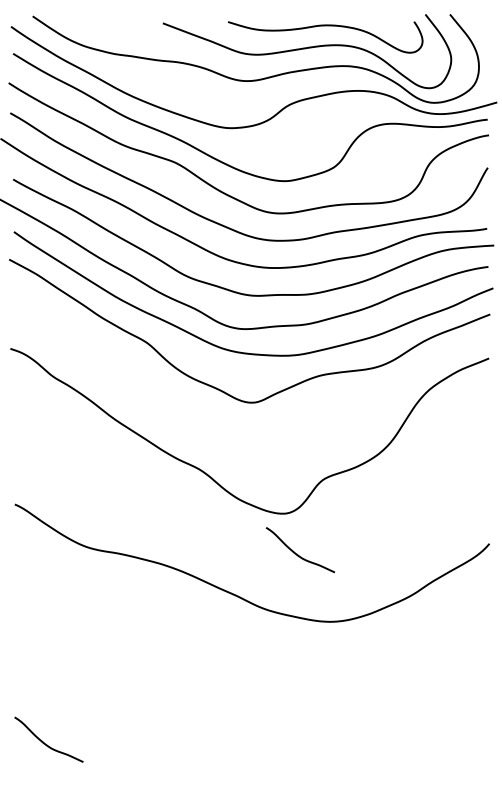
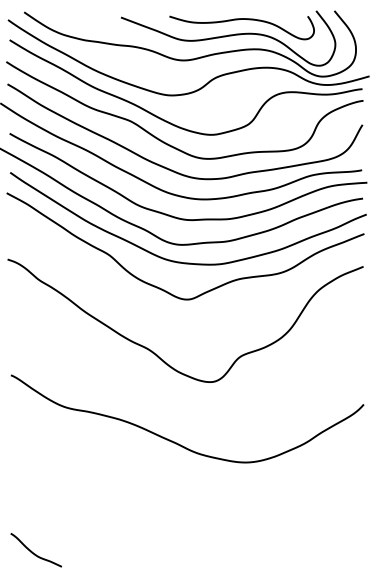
curve: (296, 553) -> (220, 411), removed

